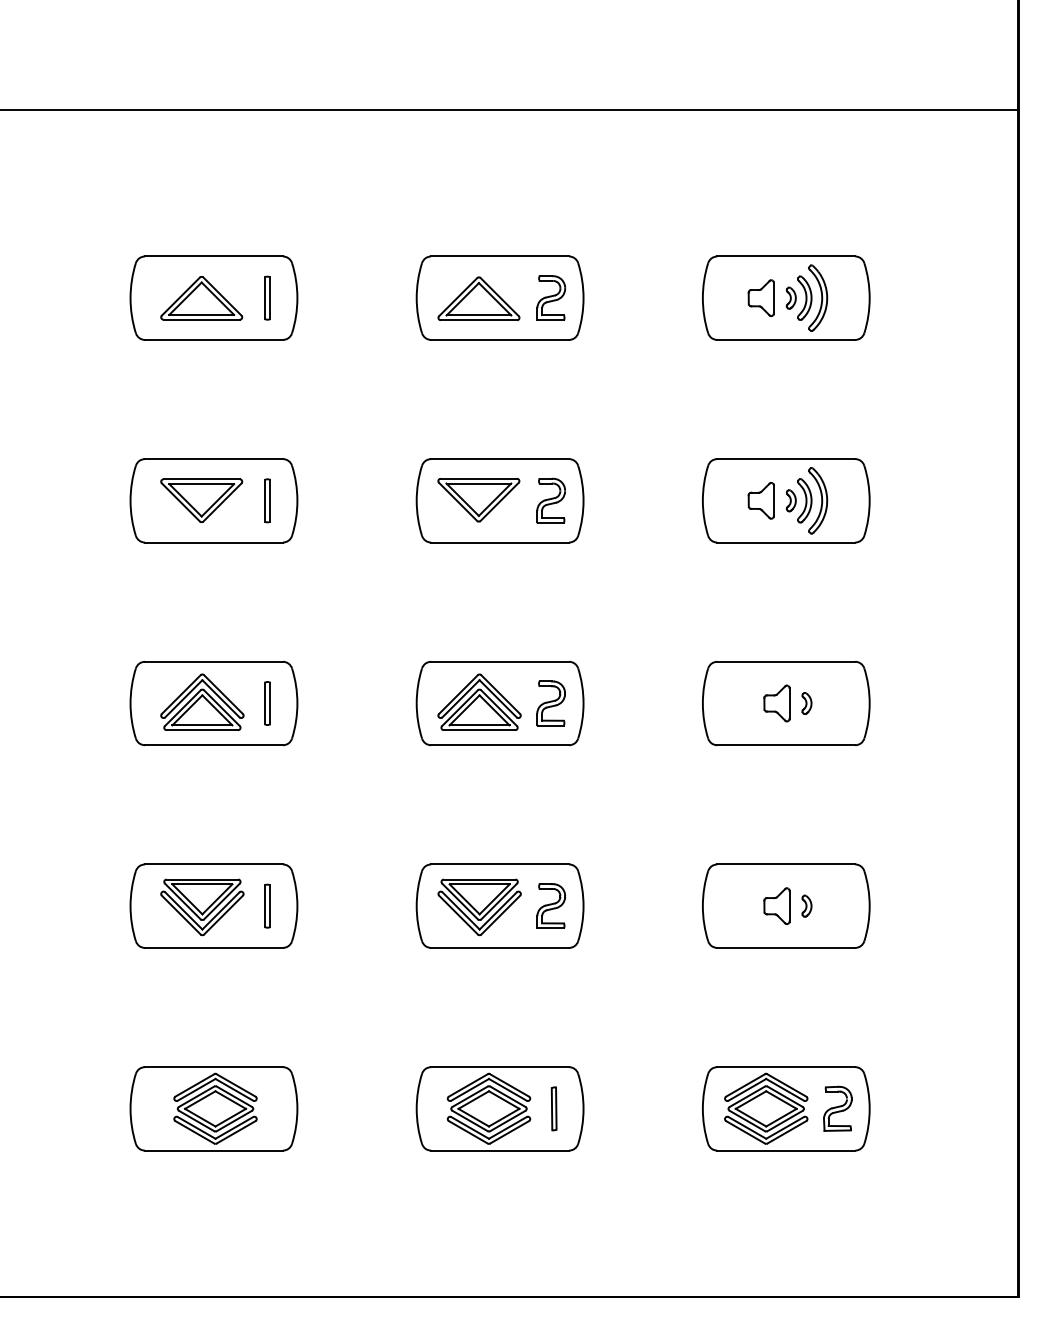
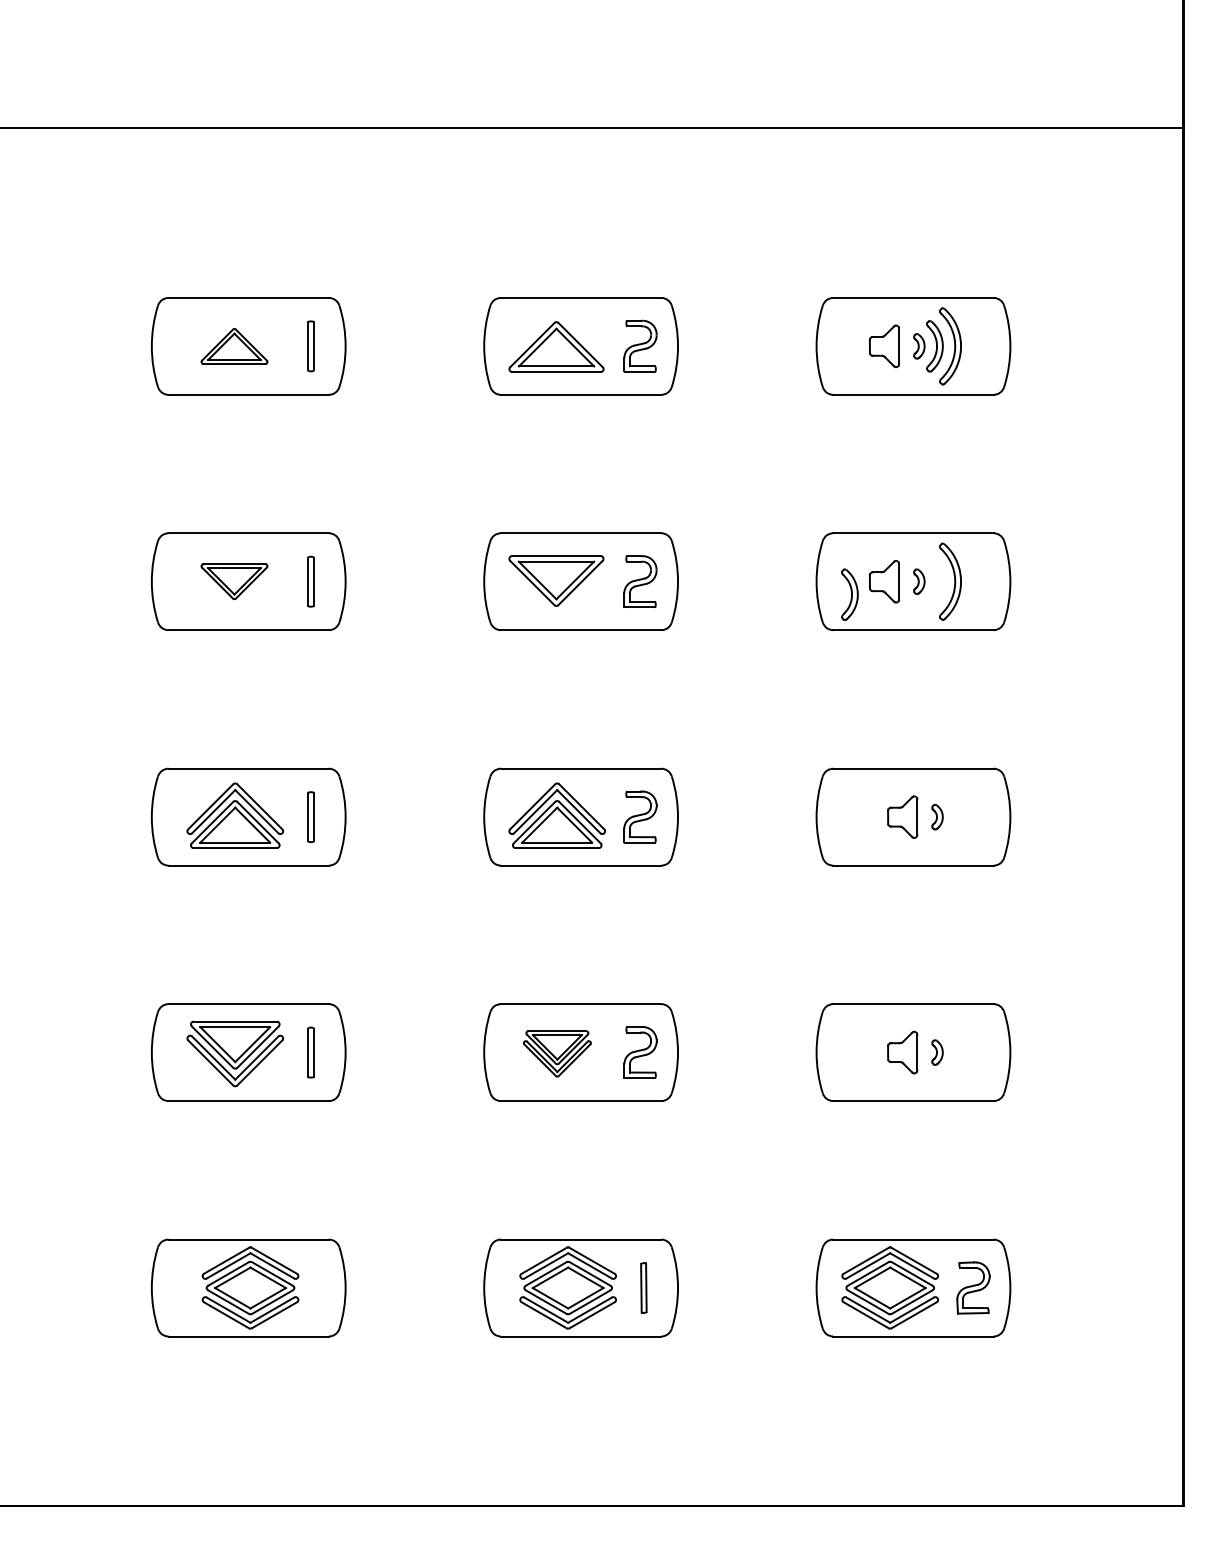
part: (201, 298) -> (234, 346), size x0.7
part: (201, 500) -> (234, 581), size x0.7
part: (804, 500) -> (849, 594), moved
part: (479, 906) -> (557, 1053), size x0.7

